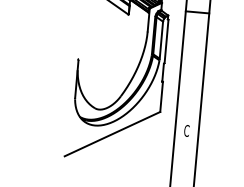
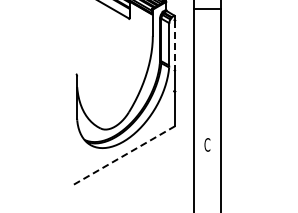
line: (166, 41) -> (175, 45), solid -> dashed
line: (111, 134) -> (122, 156), solid -> dashed

